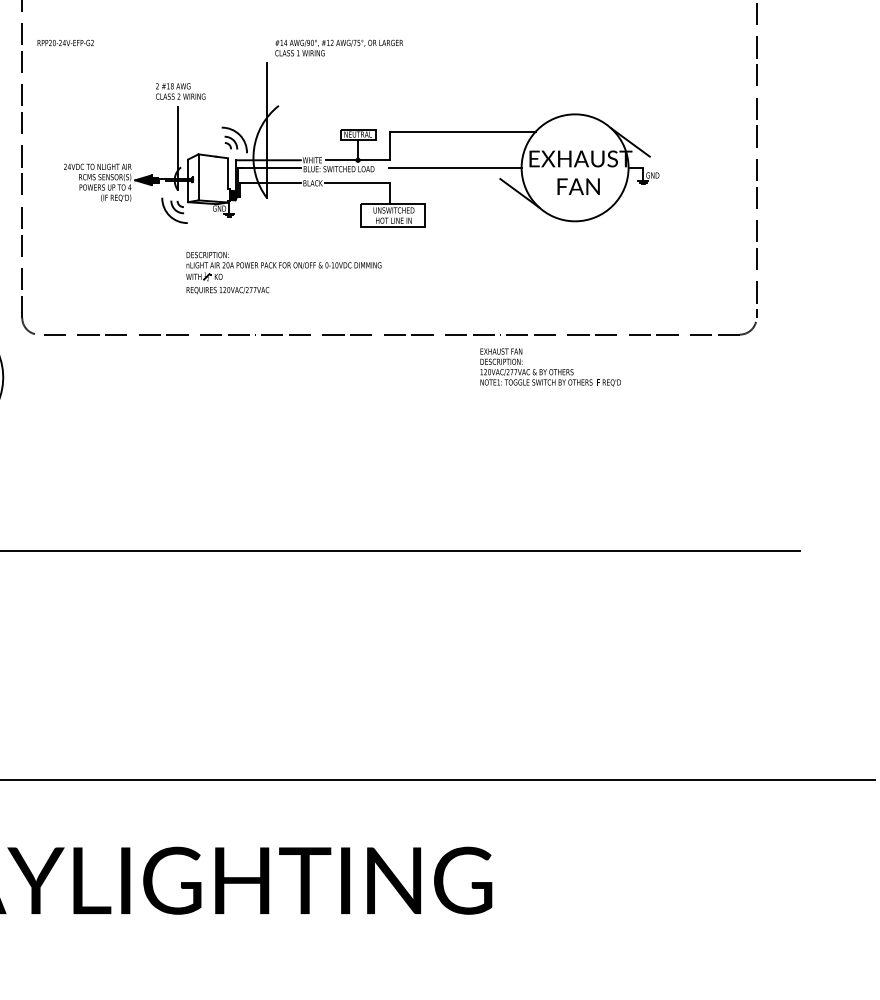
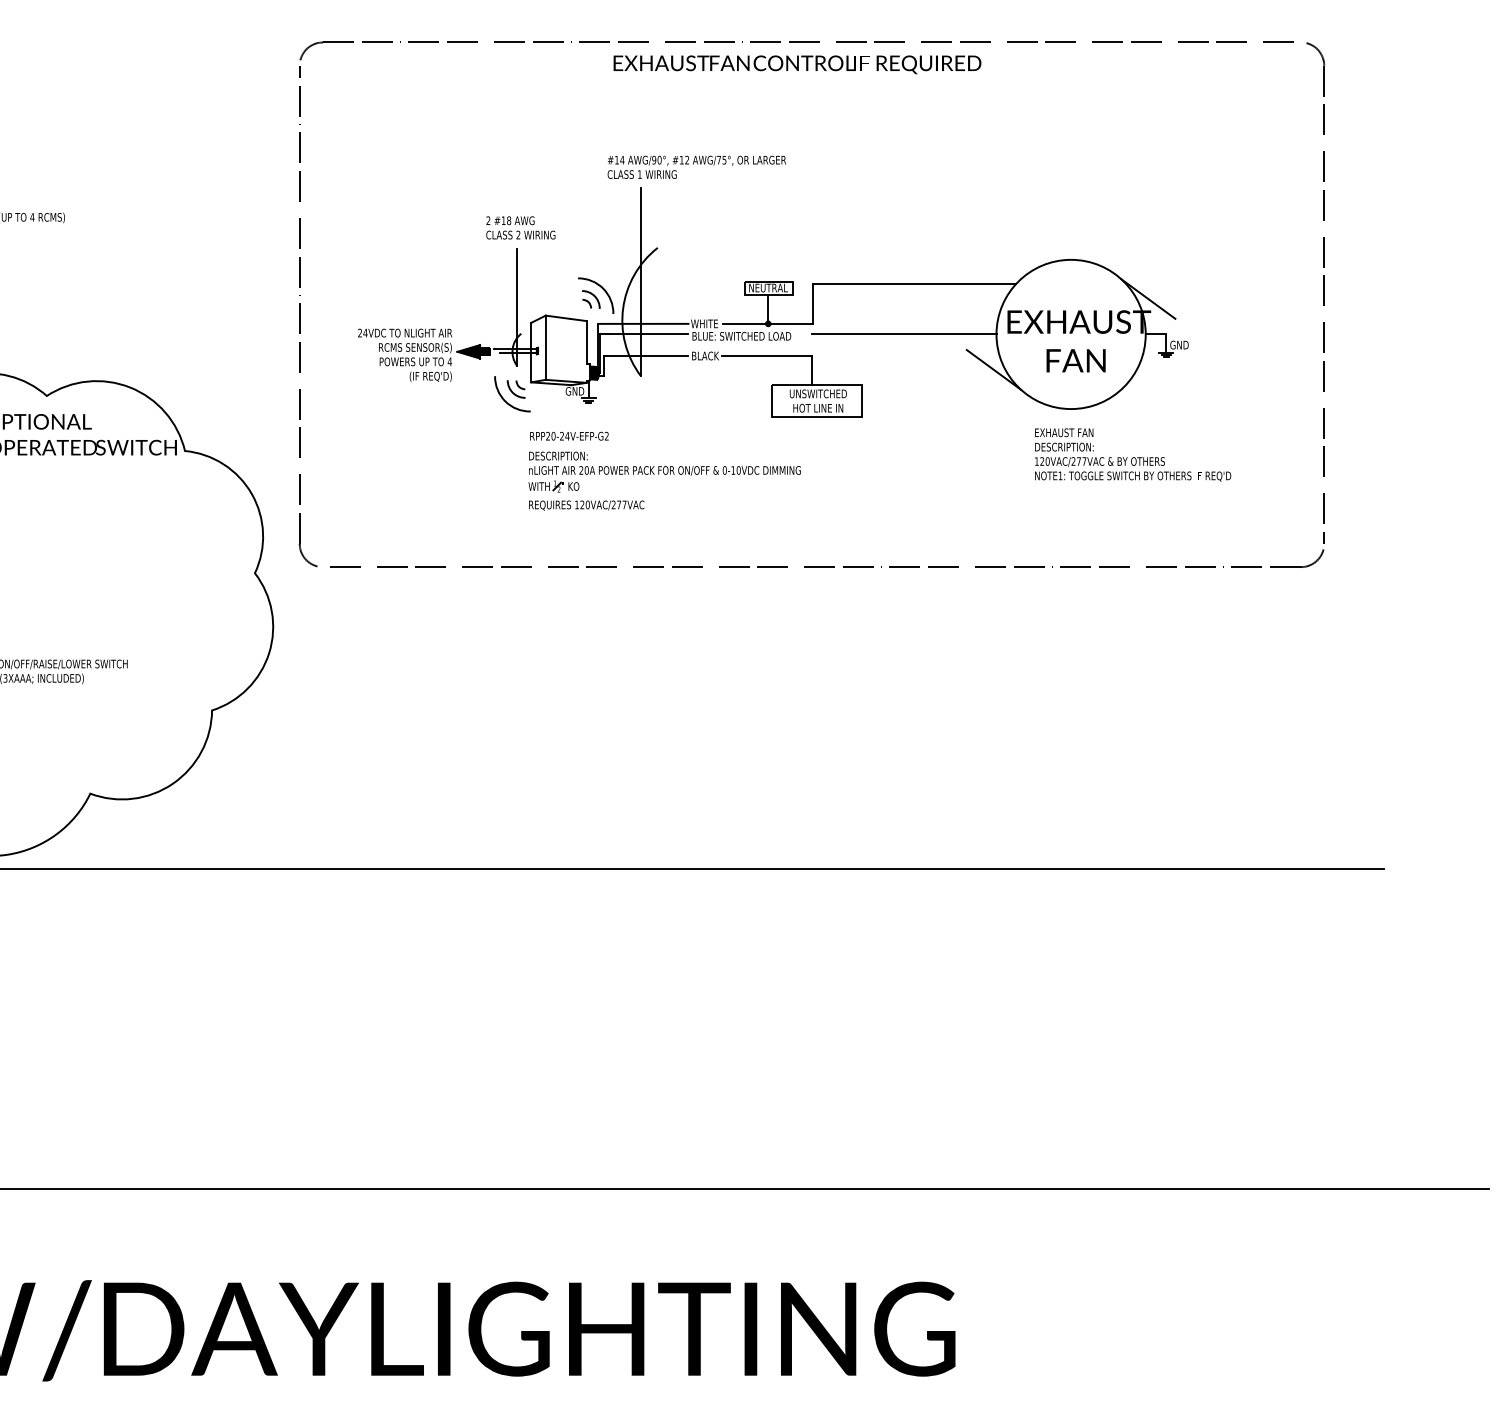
text: (65, 42) -> (569, 435), moved
text: (338, 47) -> (696, 166), moved
text: (551, 367) -> (1133, 454), moved

